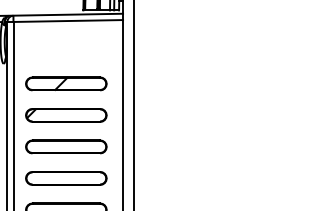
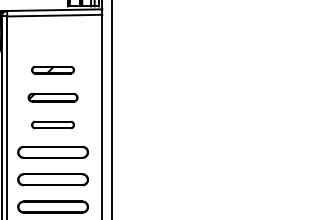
part: (65, 83) -> (52, 69), size x0.6
part: (65, 115) -> (52, 97), size x0.7
part: (65, 146) -> (52, 124), size x0.6

